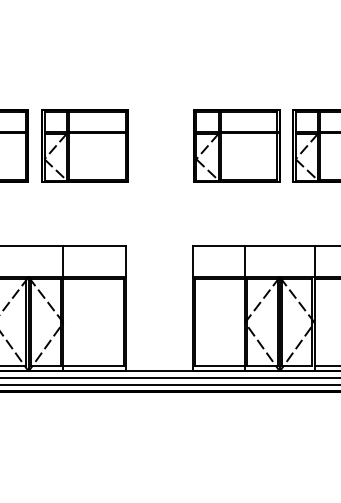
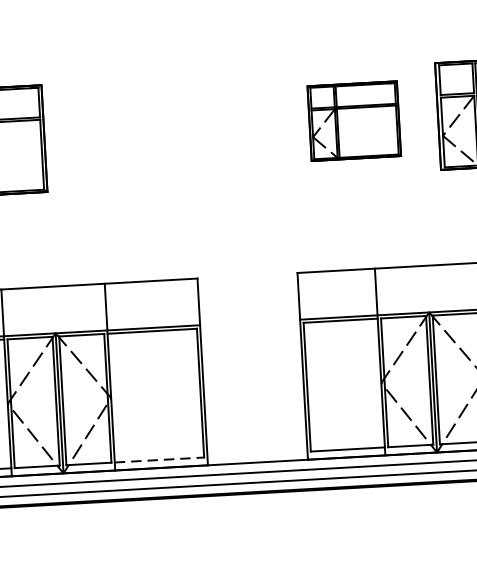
part: (84, 145) -> (127, 132), removed
part: (236, 145) -> (353, 120), size x0.7
line: (93, 365) -> (159, 459), solid -> dashed

